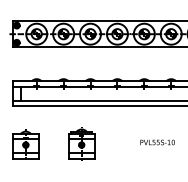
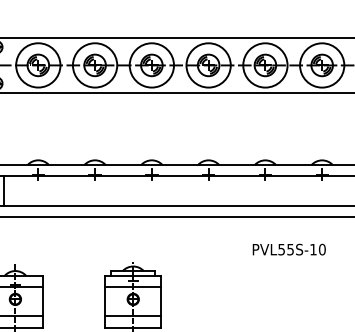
text: (157, 142) -> (288, 249), moved

